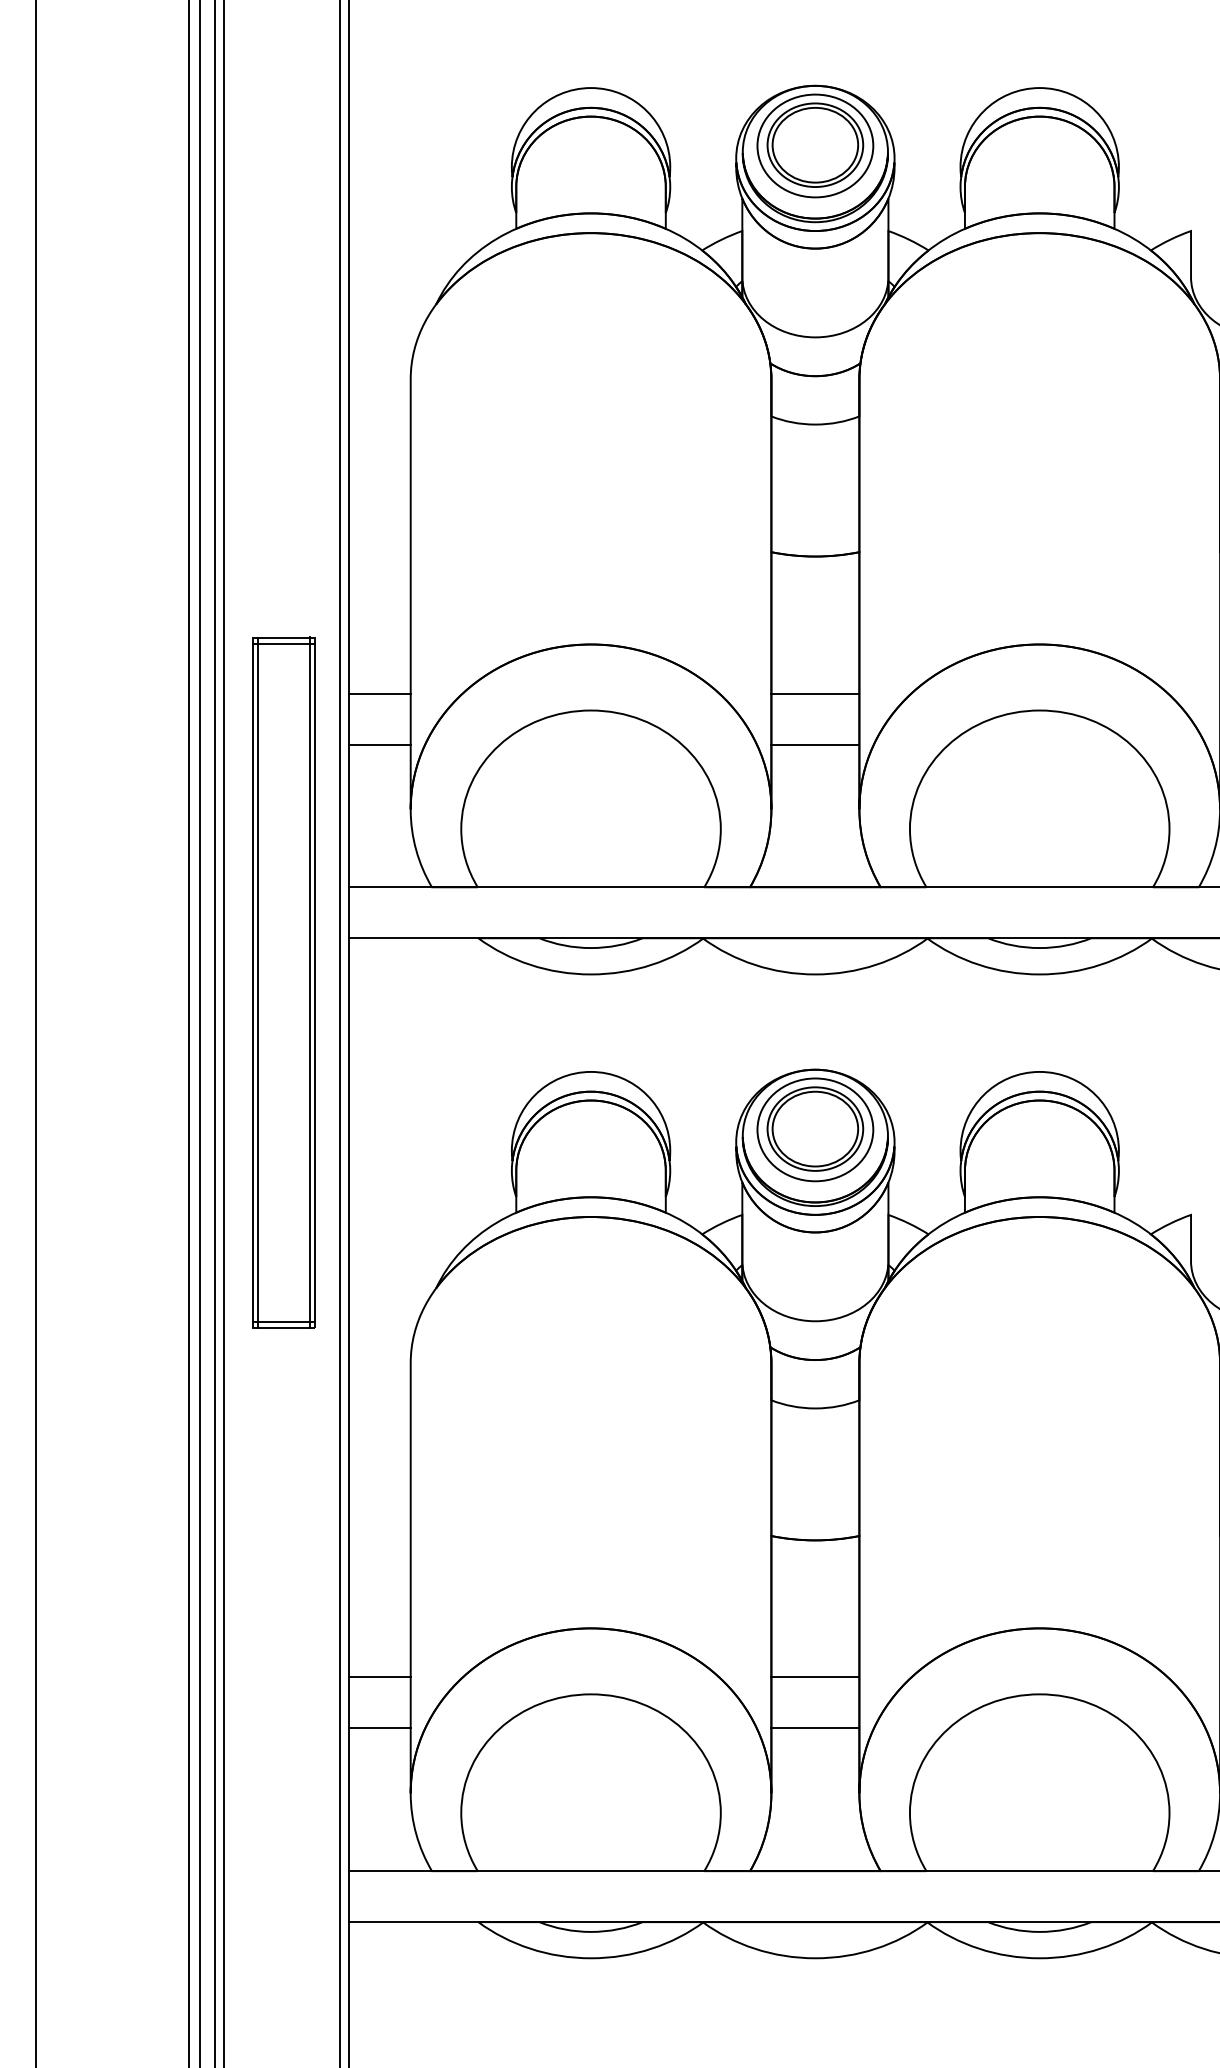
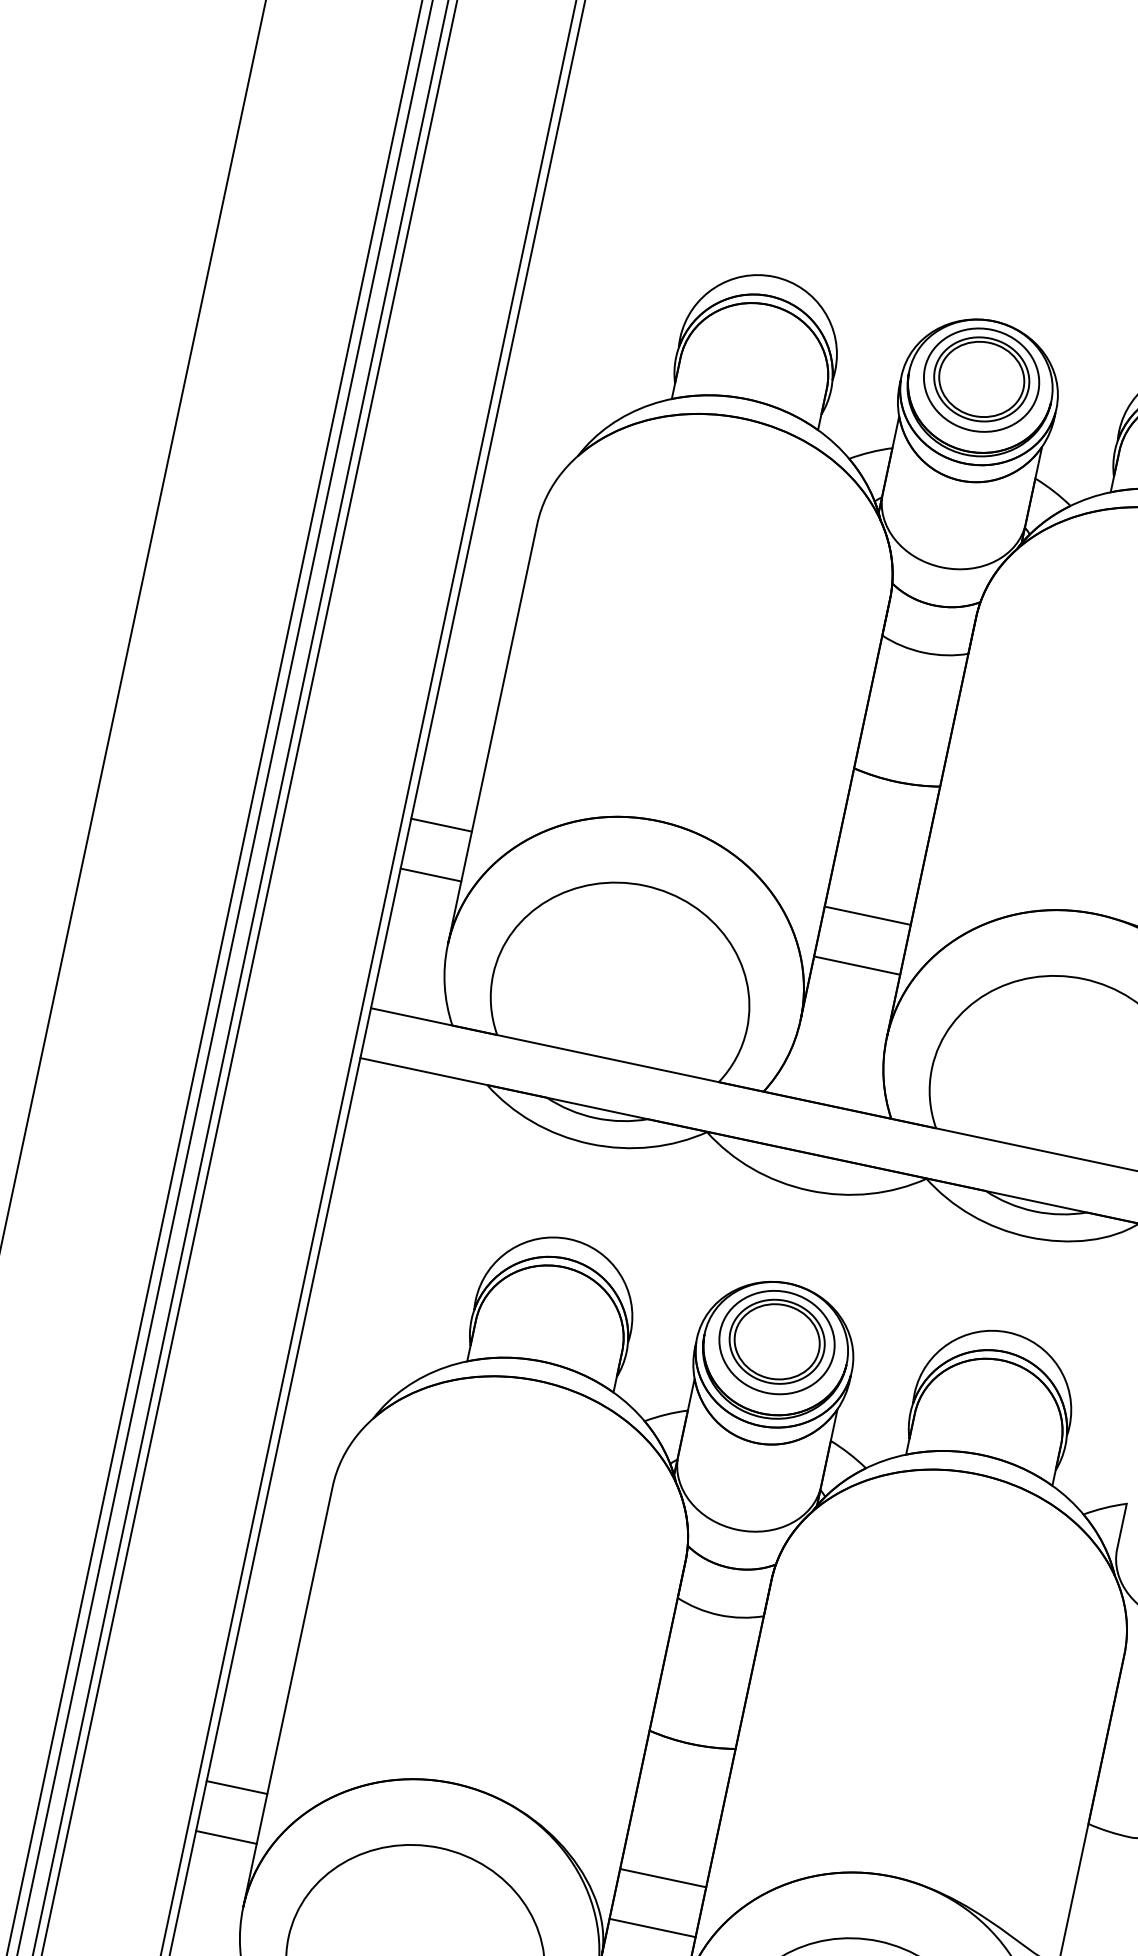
part: (283, 982) -> (287, 1087), removed

